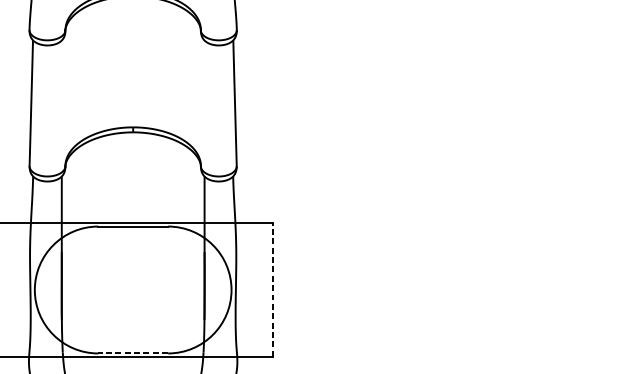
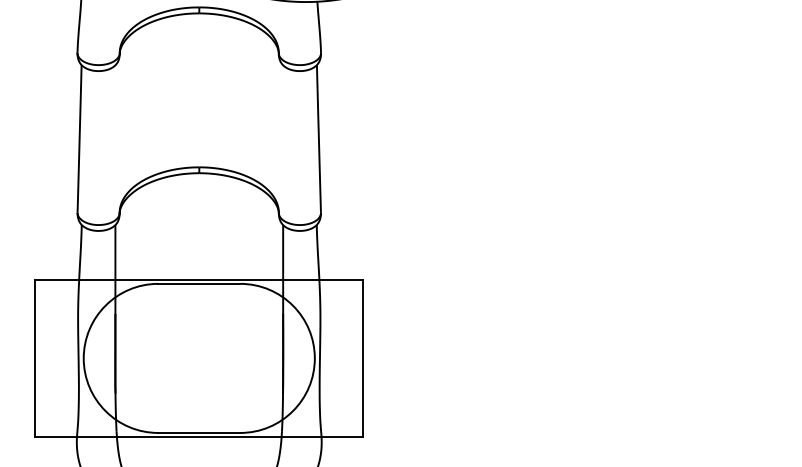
line: (272, 289) -> (363, 357), dashed -> solid
line: (132, 353) -> (198, 432), dashed -> solid

